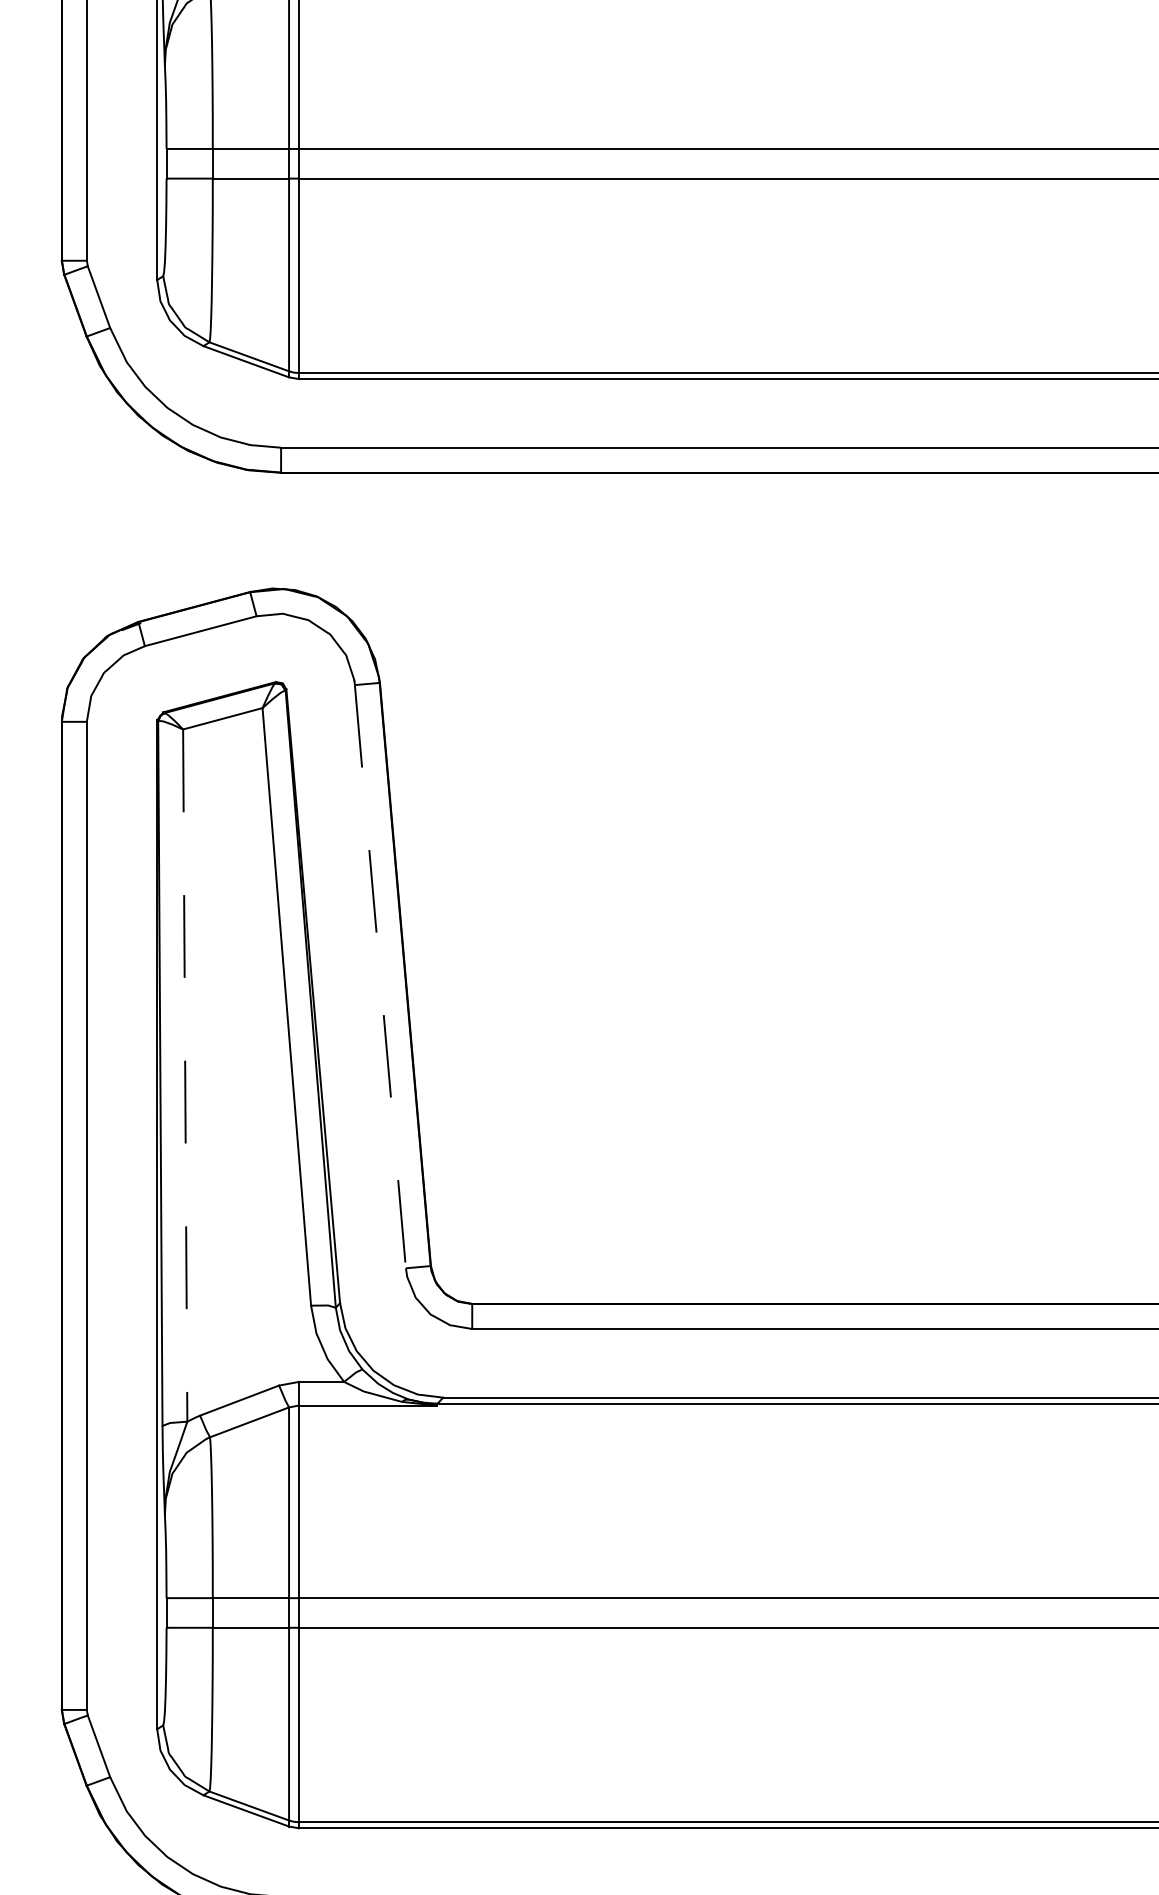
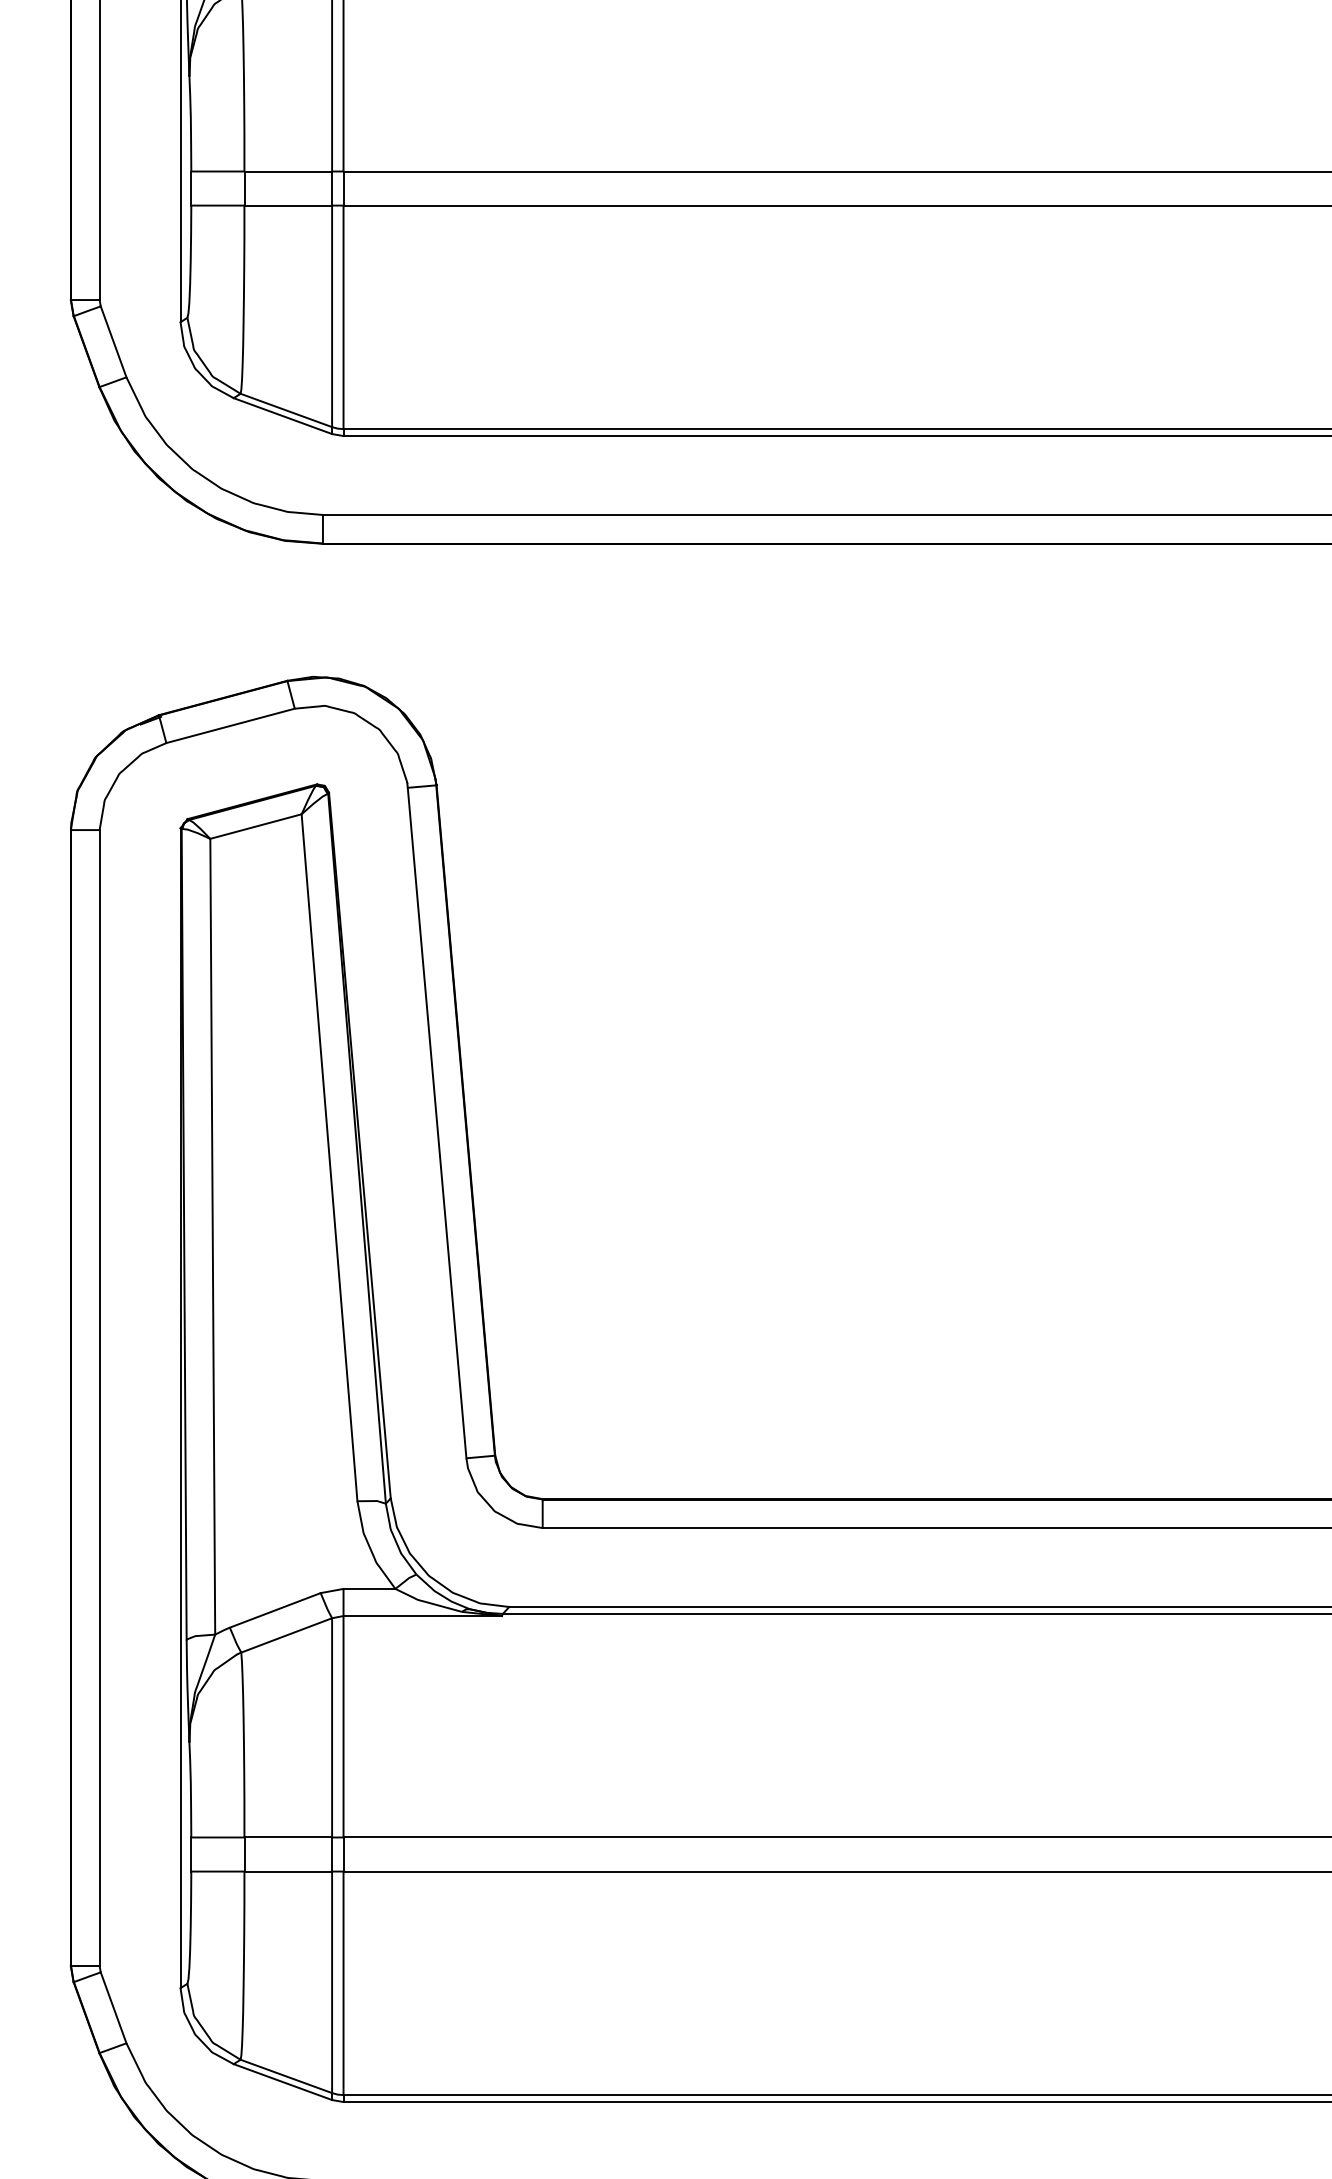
line: (380, 976) -> (437, 1122), dashed -> solid
line: (185, 1076) -> (213, 1237), dashed -> solid

